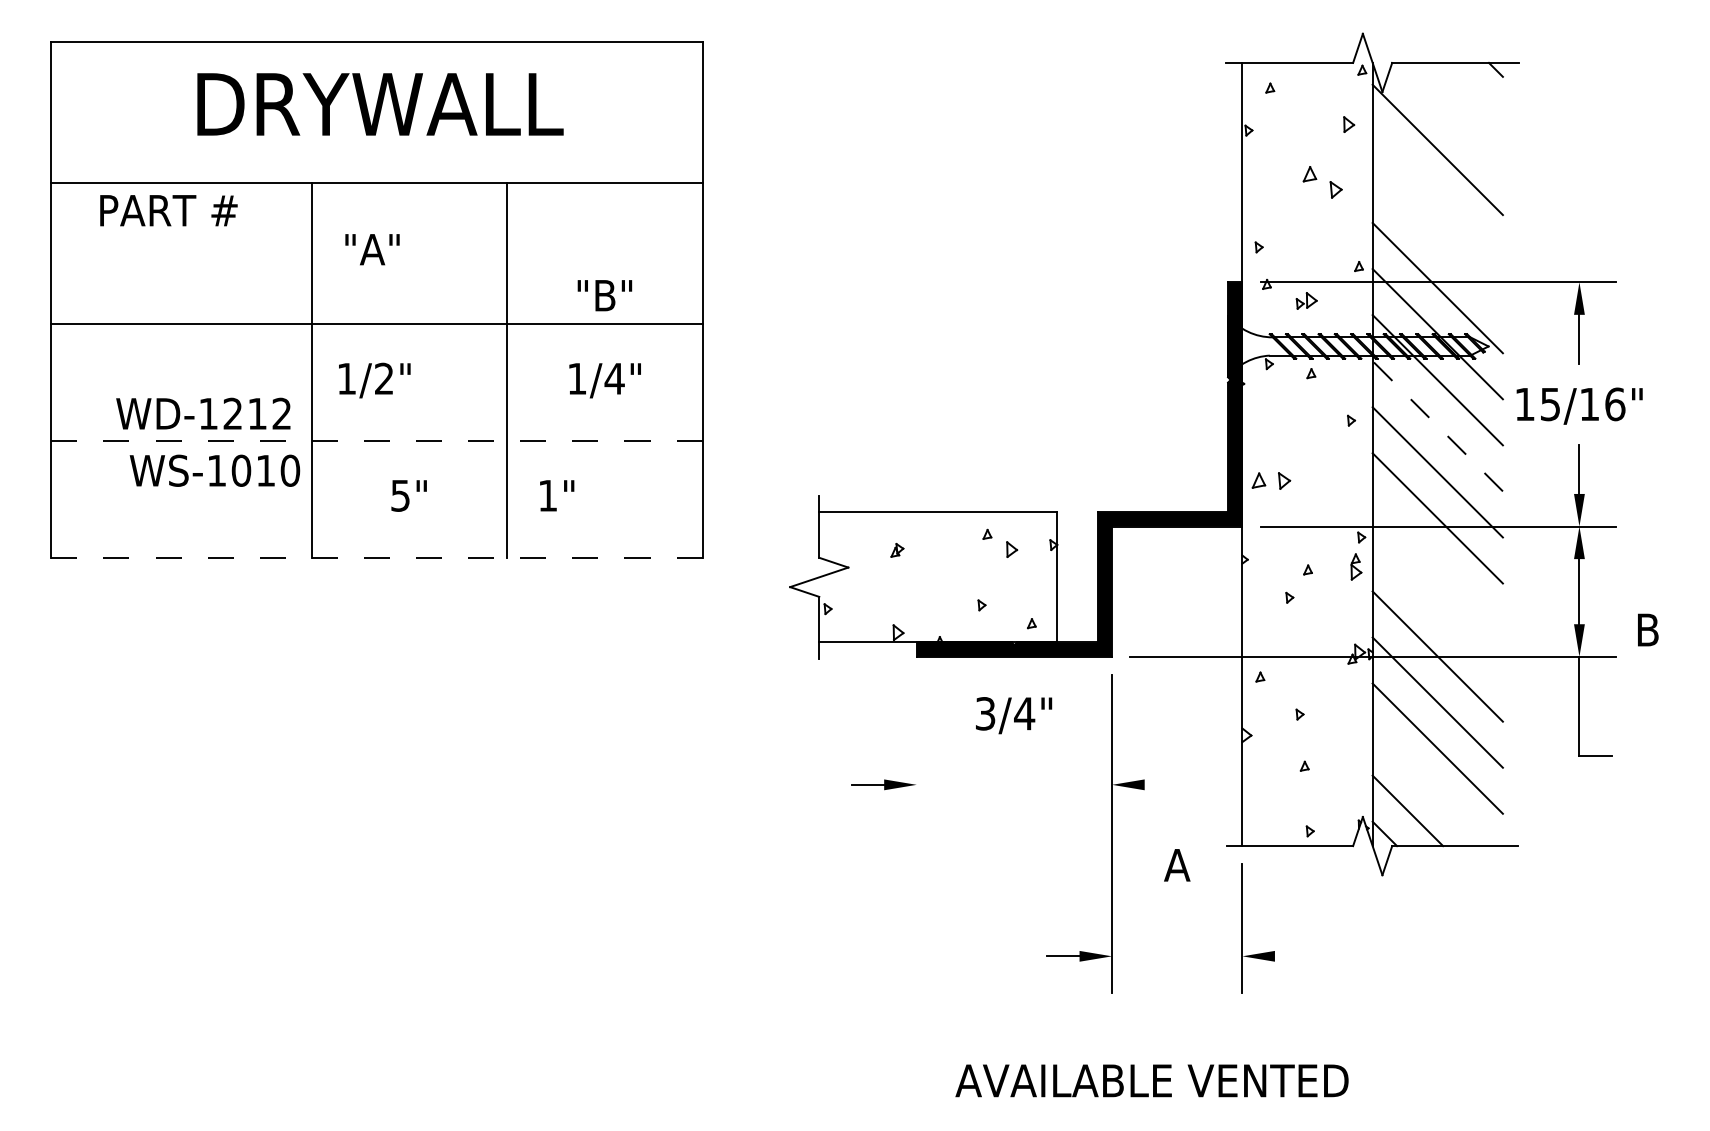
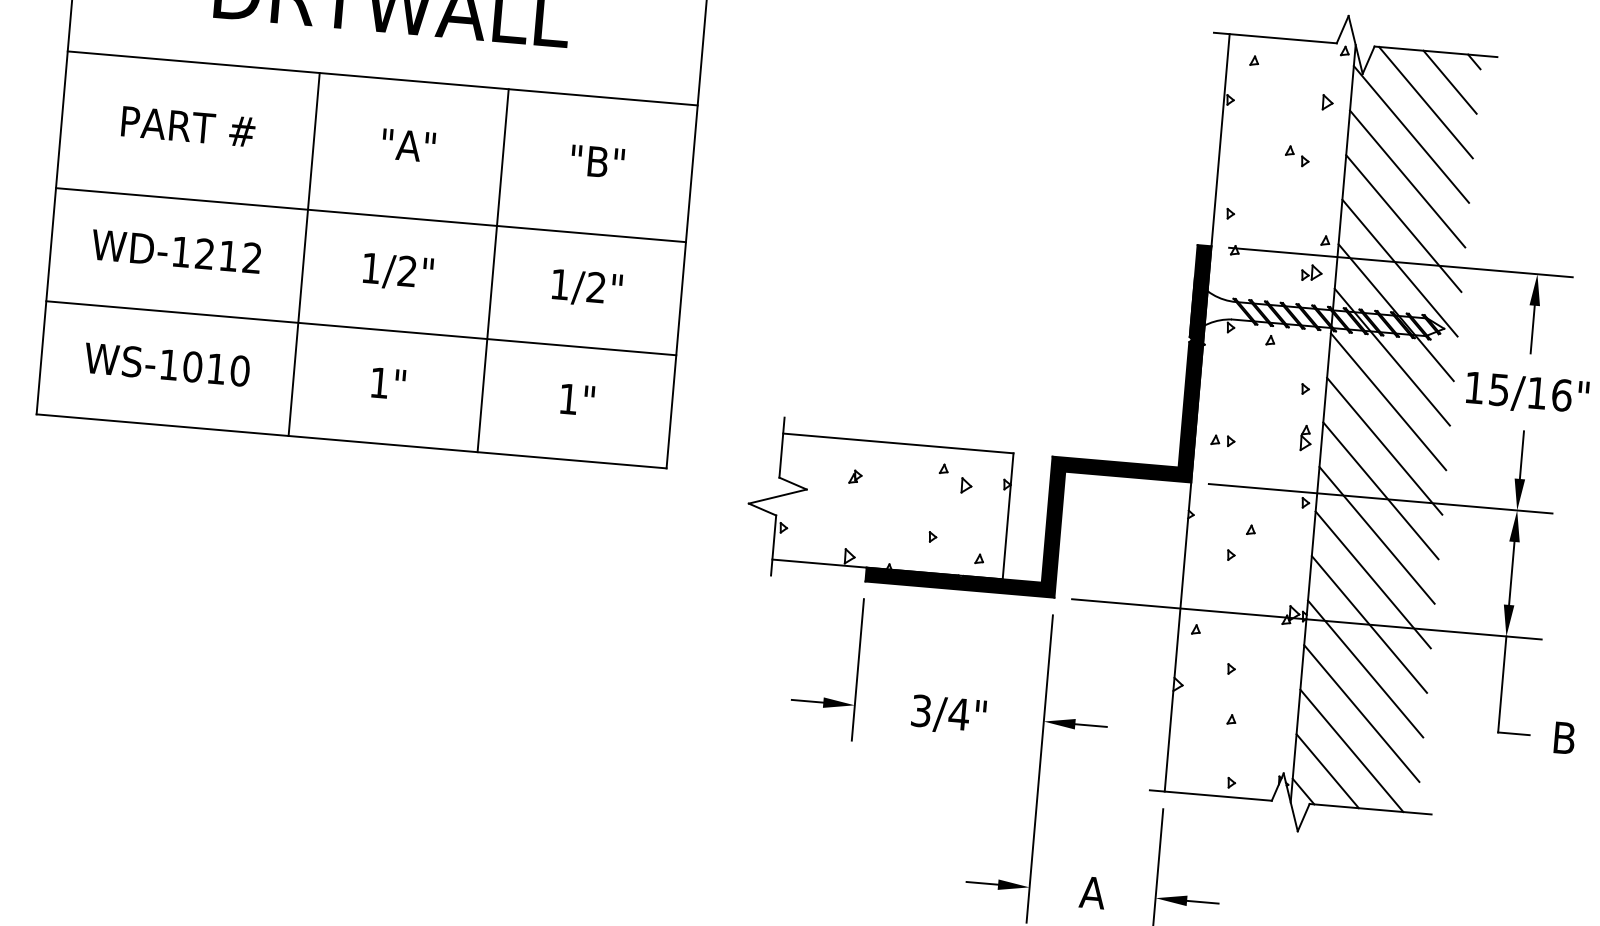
line: (1472, 92) -> (1449, 81), added
line: (1449, 115) -> (1425, 102), added
part: (1322, 182) -> (1297, 156), size x0.62
line: (1437, 195) -> (1407, 178), added
text: (168, 210) -> (188, 126), moved
line: (1437, 241) -> (1403, 223), added
text: (372, 249) -> (408, 145), moved
text: (604, 295) -> (597, 161), moved
part: (1306, 300) -> (1311, 272), moved
text: (614, 378) -> (596, 287), 1/4" -> 1/2"
text: (374, 380) -> (397, 272), moved
text: (203, 413) -> (176, 251), moved
line: (1437, 425) -> (1388, 400), dashed -> solid
line: (376, 441) -> (360, 328), dashed -> solid
text: (214, 470) -> (166, 364), moved
part: (1271, 480) -> (1223, 440), size x0.62
text: (400, 495) -> (379, 382), 5" -> 1"
text: (557, 495) -> (577, 399), moved
line: (376, 558) -> (351, 441), dashed -> solid
line: (1437, 564) -> (1376, 535), added
part: (1356, 566) -> (1306, 437), moved
line: (1437, 610) -> (1372, 579), added
text: (1648, 629) -> (1565, 737), moved
text: (1014, 715) -> (949, 715), moved
line: (916, 748) -> (857, 670), added
line: (1160, 784) -> (1090, 725), added
line: (1430, 787) -> (1351, 750), added
text: (1177, 865) -> (1092, 892), moved
line: (1290, 956) -> (1202, 902), added

